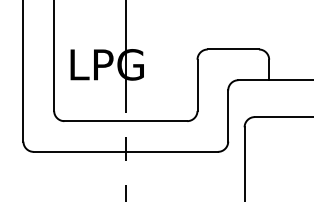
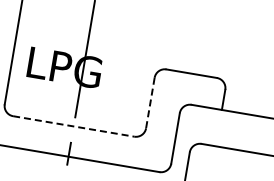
line: (197, 85) -> (150, 103), solid -> dashed
line: (126, 121) -> (74, 126), solid -> dashed

